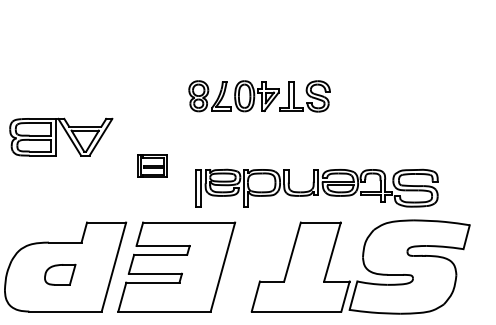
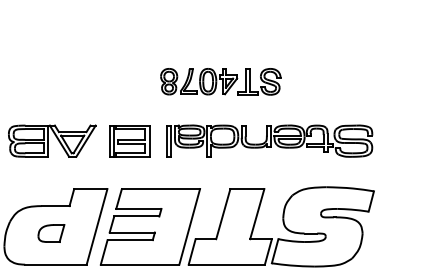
part: (61, 136) -> (52, 140), moved
part: (152, 166) -> (129, 141), size x1.67
part: (316, 187) -> (269, 140), moved
part: (360, 266) -> (281, 226), moved

